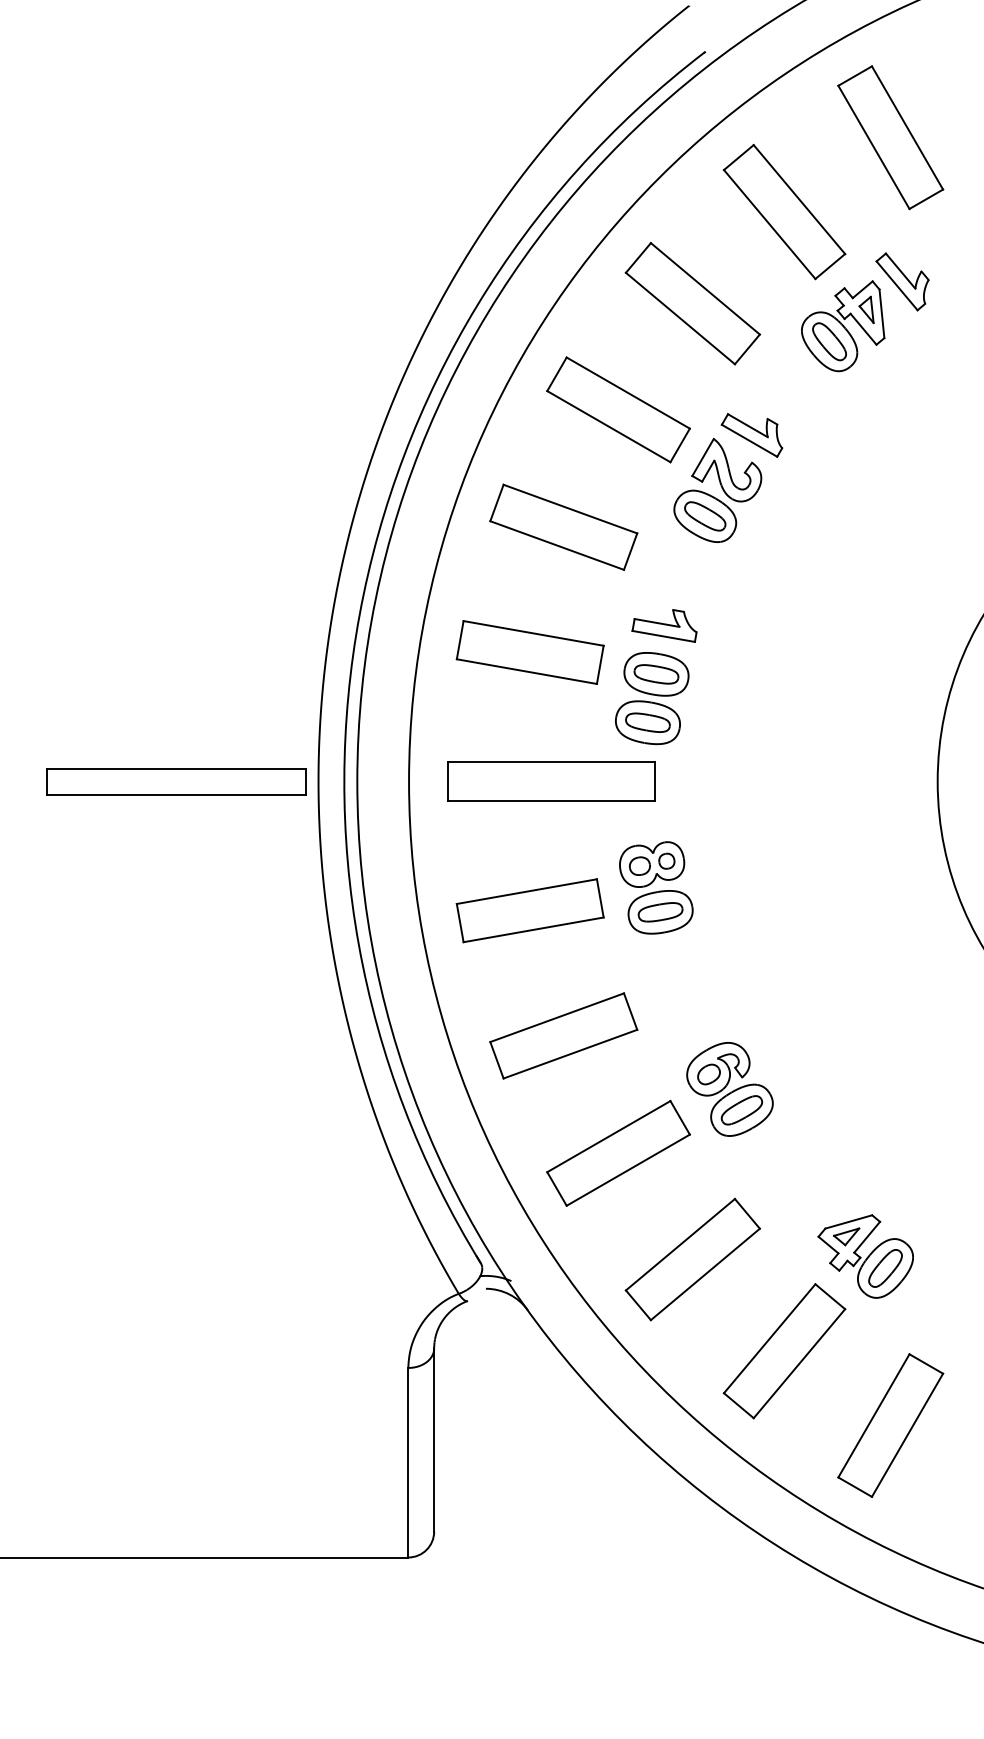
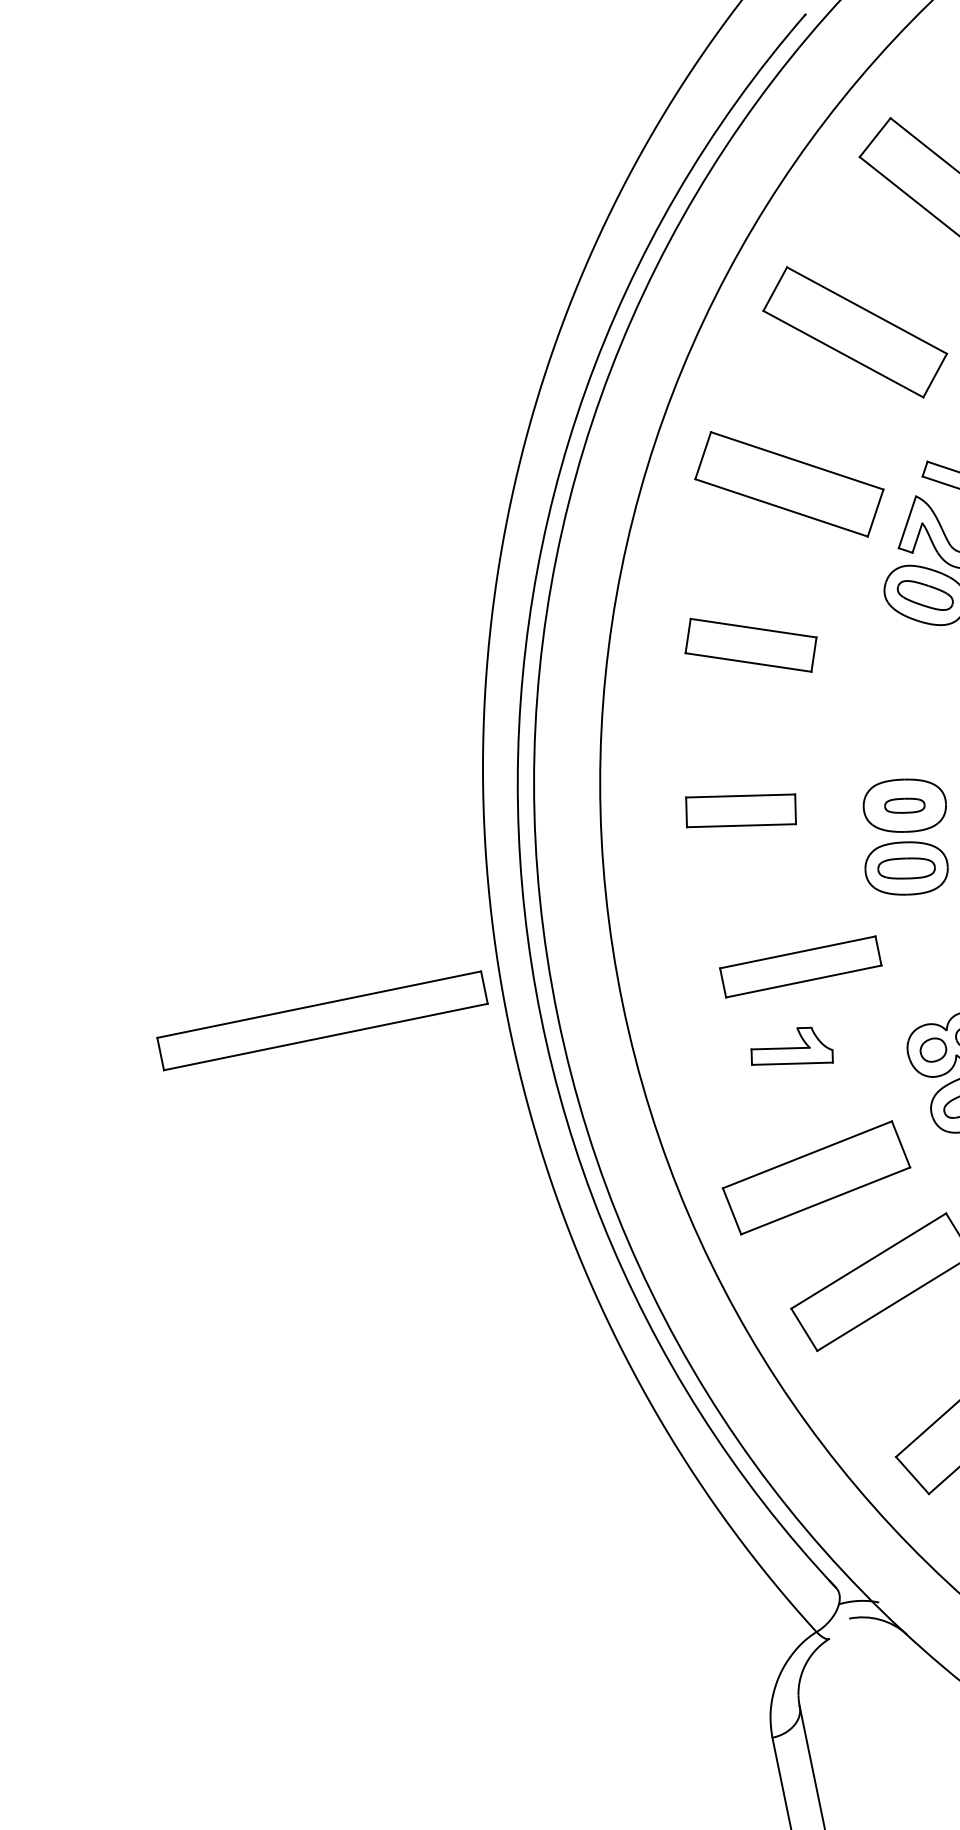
part: (563, 526) -> (750, 644), size x0.7
part: (664, 625) -> (790, 1049), moved
part: (529, 652) -> (740, 810), size x0.6
part: (656, 674) -> (904, 805), size x0.7
part: (176, 781) -> (322, 1020), moved
part: (551, 781) -> (800, 966), size x0.6
part: (529, 910) -> (815, 1177), moved

